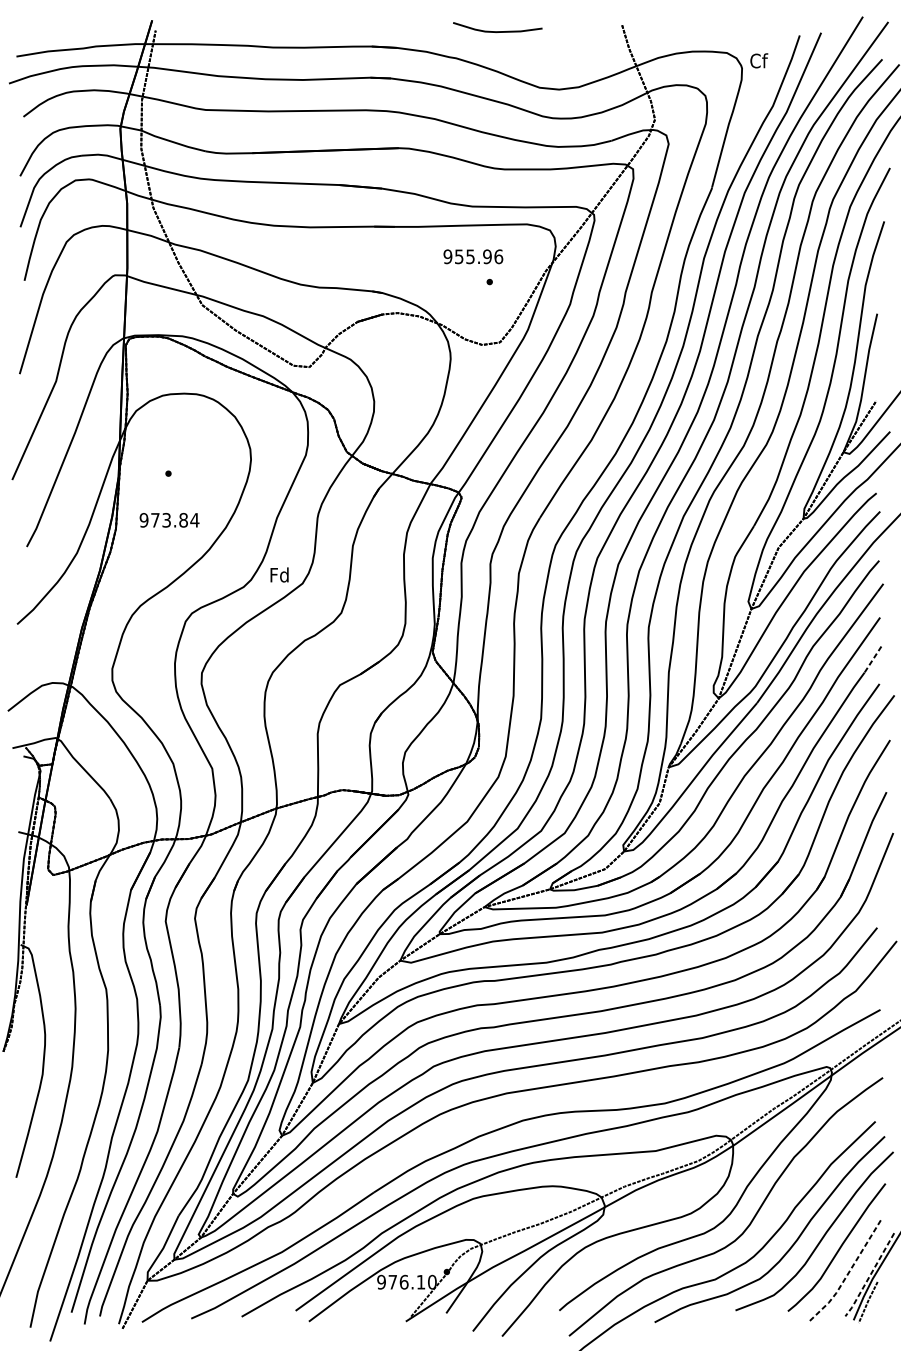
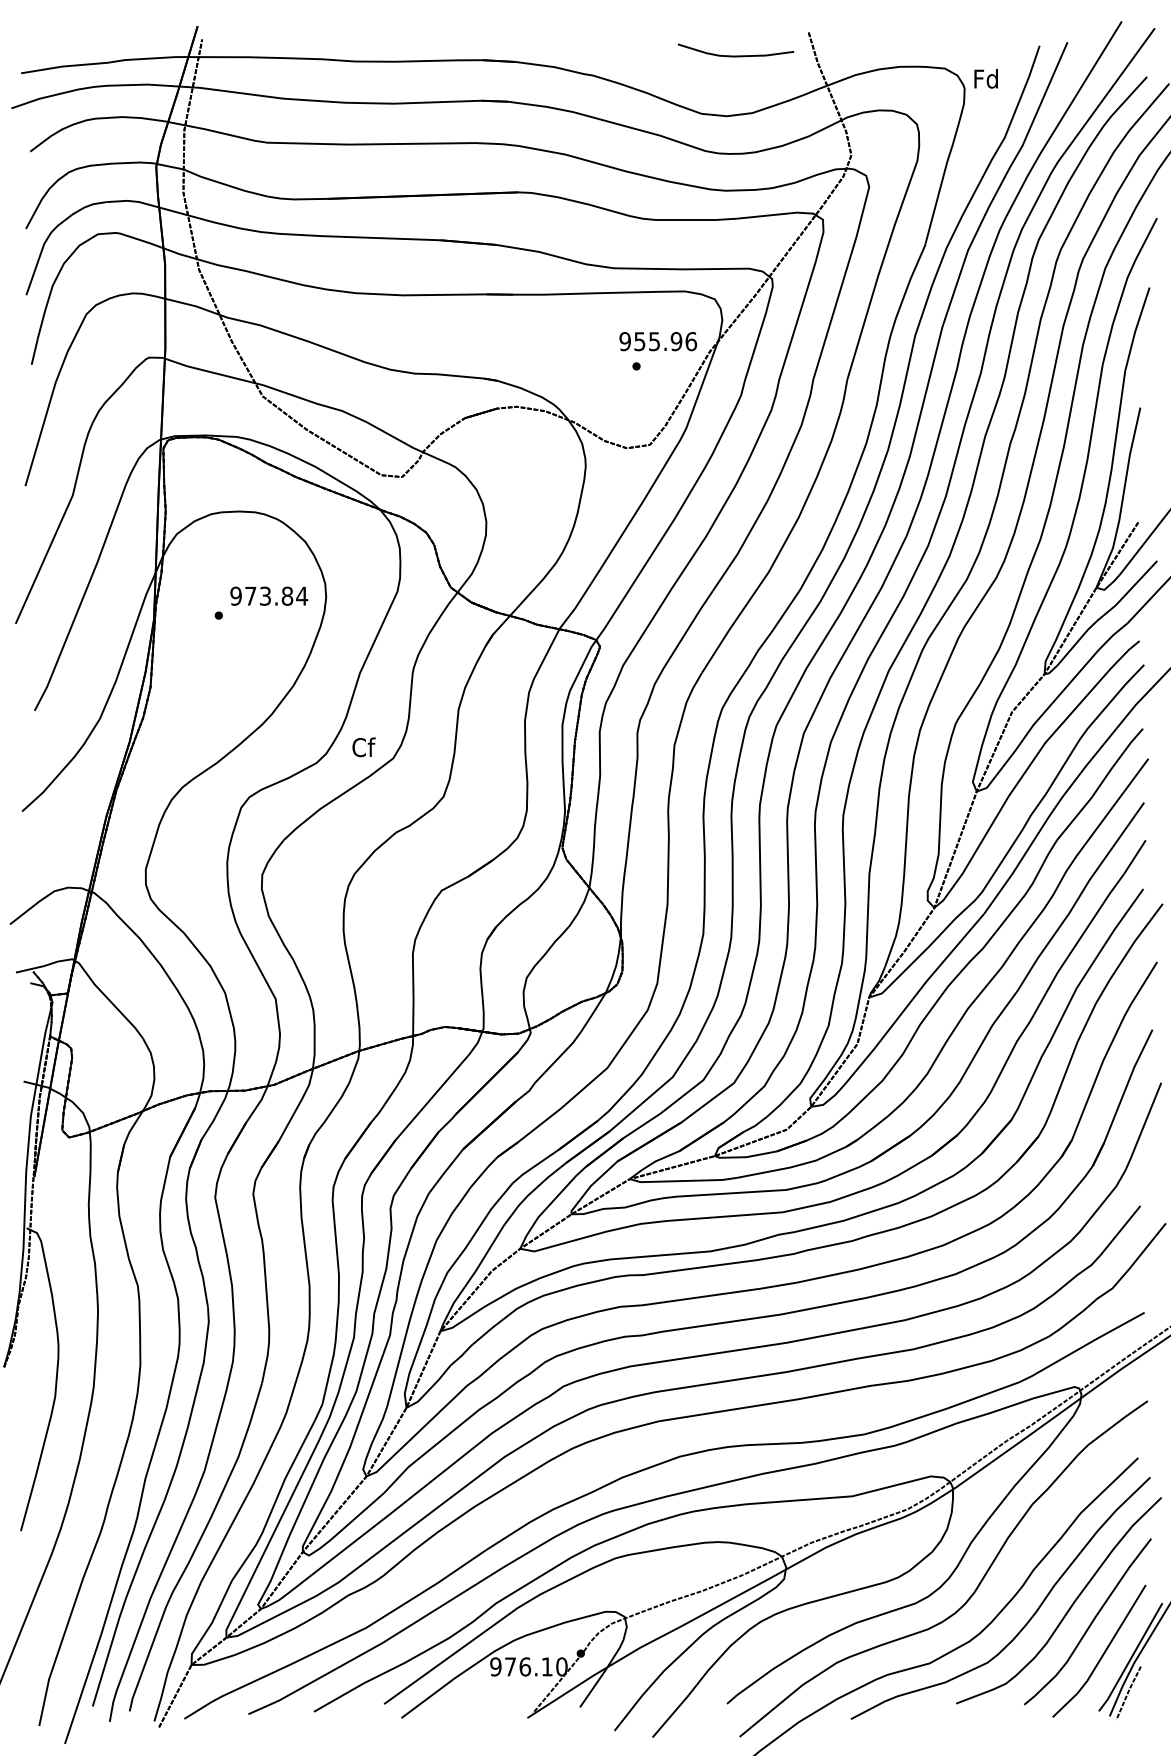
curve: (497, 31) -> (735, 55), moved
text: (758, 60) -> (986, 78), Cf -> Fd
text: (473, 256) -> (658, 341), moved
text: (169, 519) -> (269, 595), moved
text: (279, 575) -> (363, 747), Fd -> Cf
line: (872, 659) -> (1134, 857), dashed -> solid
line: (848, 1273) -> (1102, 1655), dashed -> solid
line: (869, 1275) -> (1130, 1658), dashed -> solid

